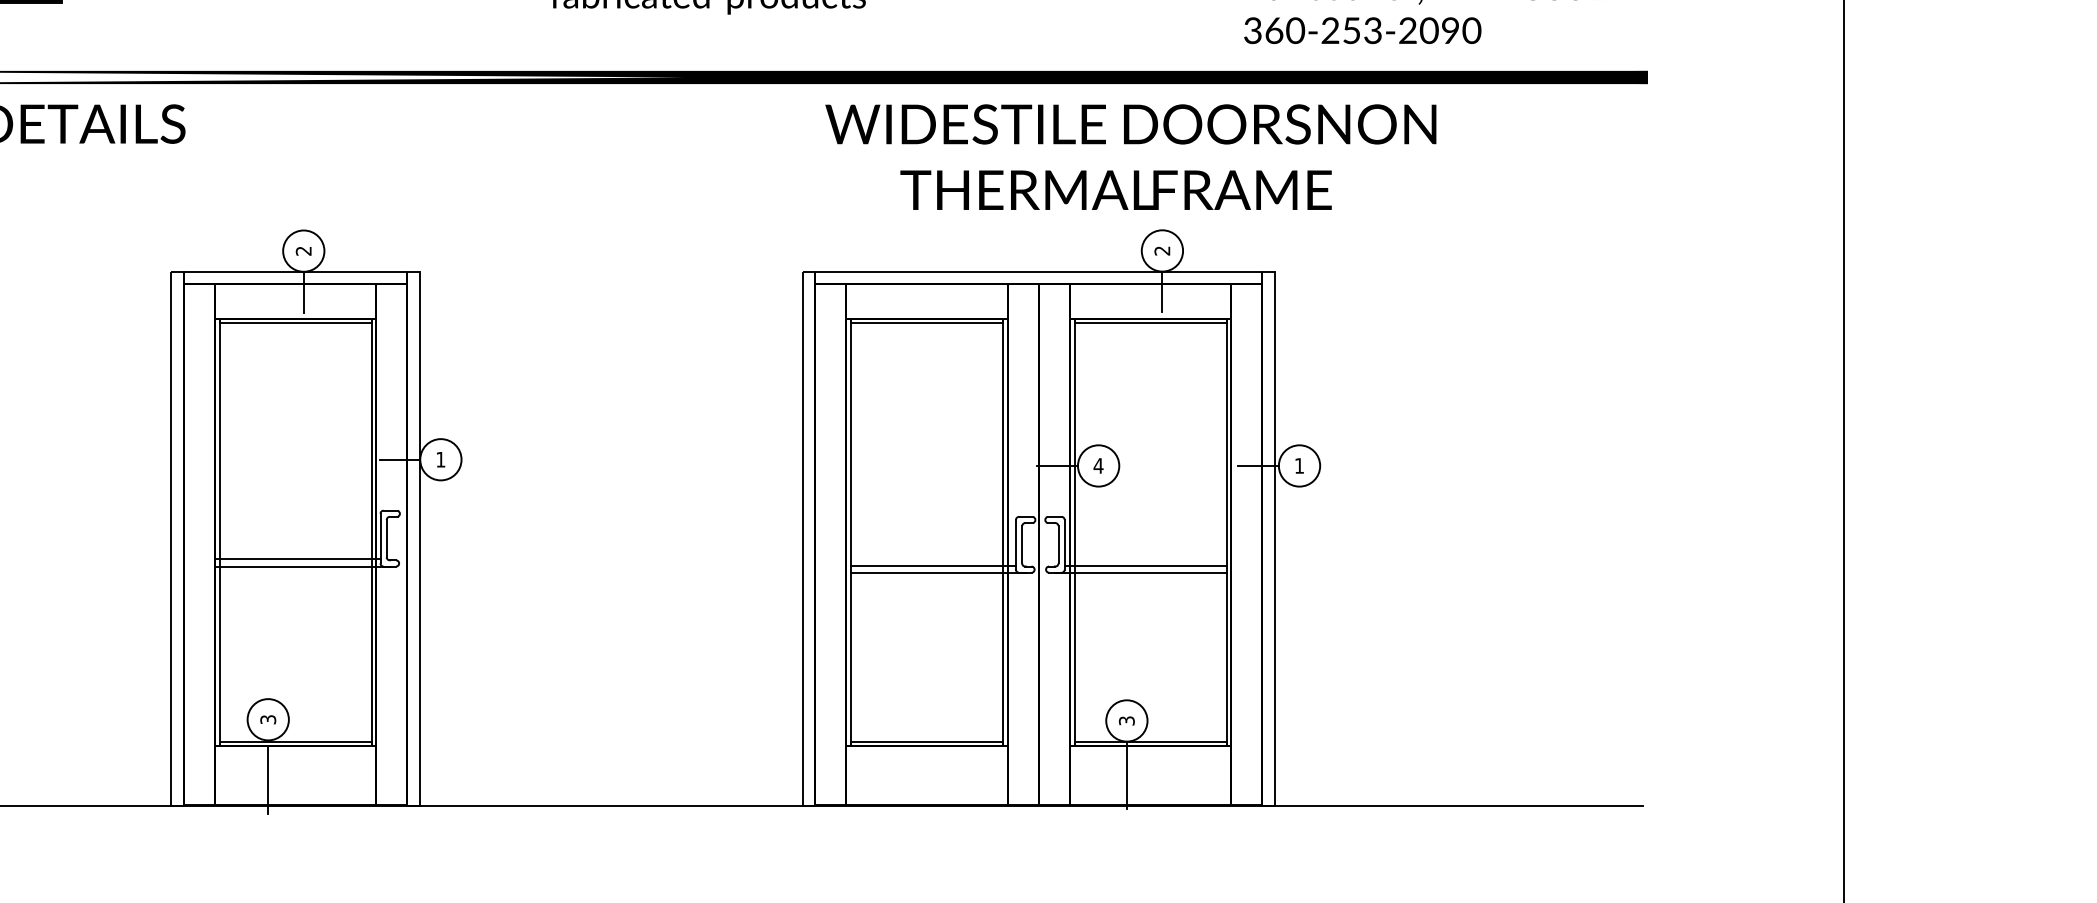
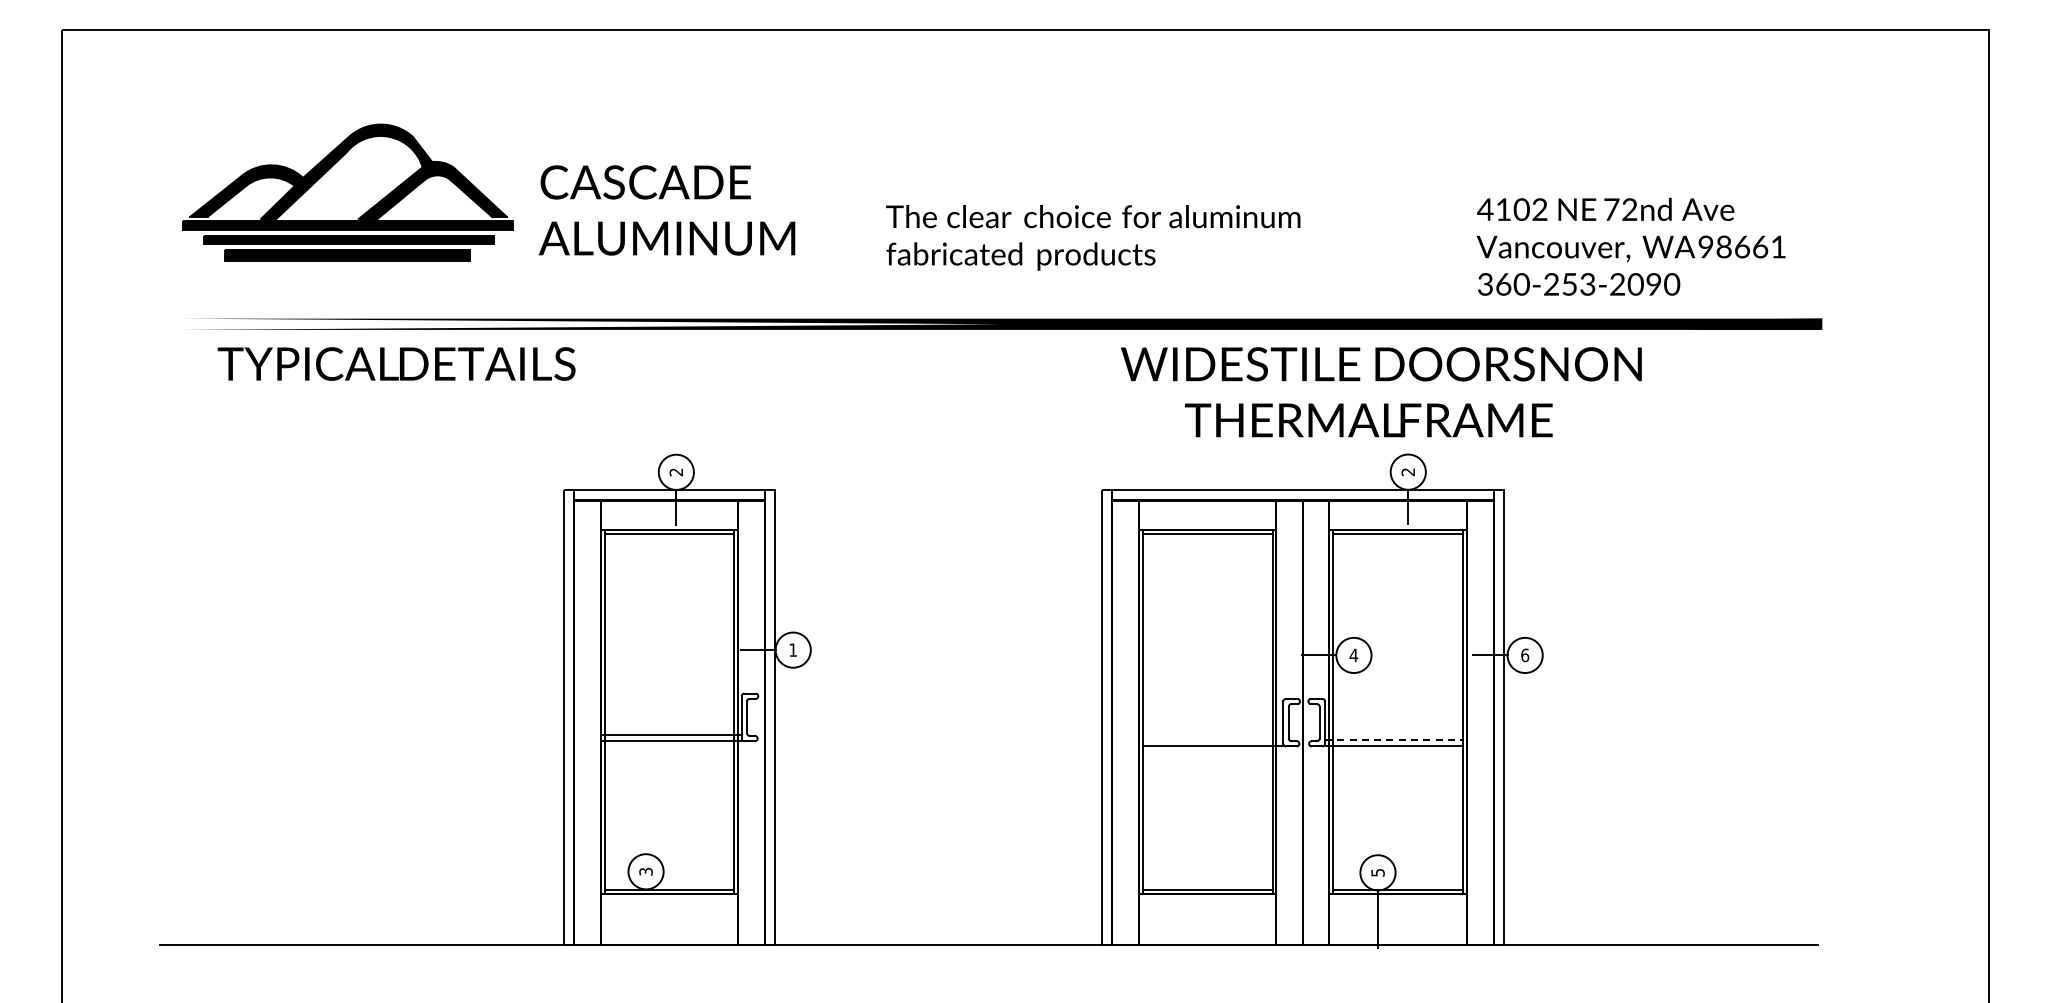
text: (1299, 466) -> (1525, 655), 1 -> 6
line: (932, 565) -> (1212, 740), removed
line: (1146, 565) -> (1394, 740), solid -> dashed
text: (1126, 720) -> (1377, 872), 3 -> 5
line: (268, 780) -> (646, 923), removed

